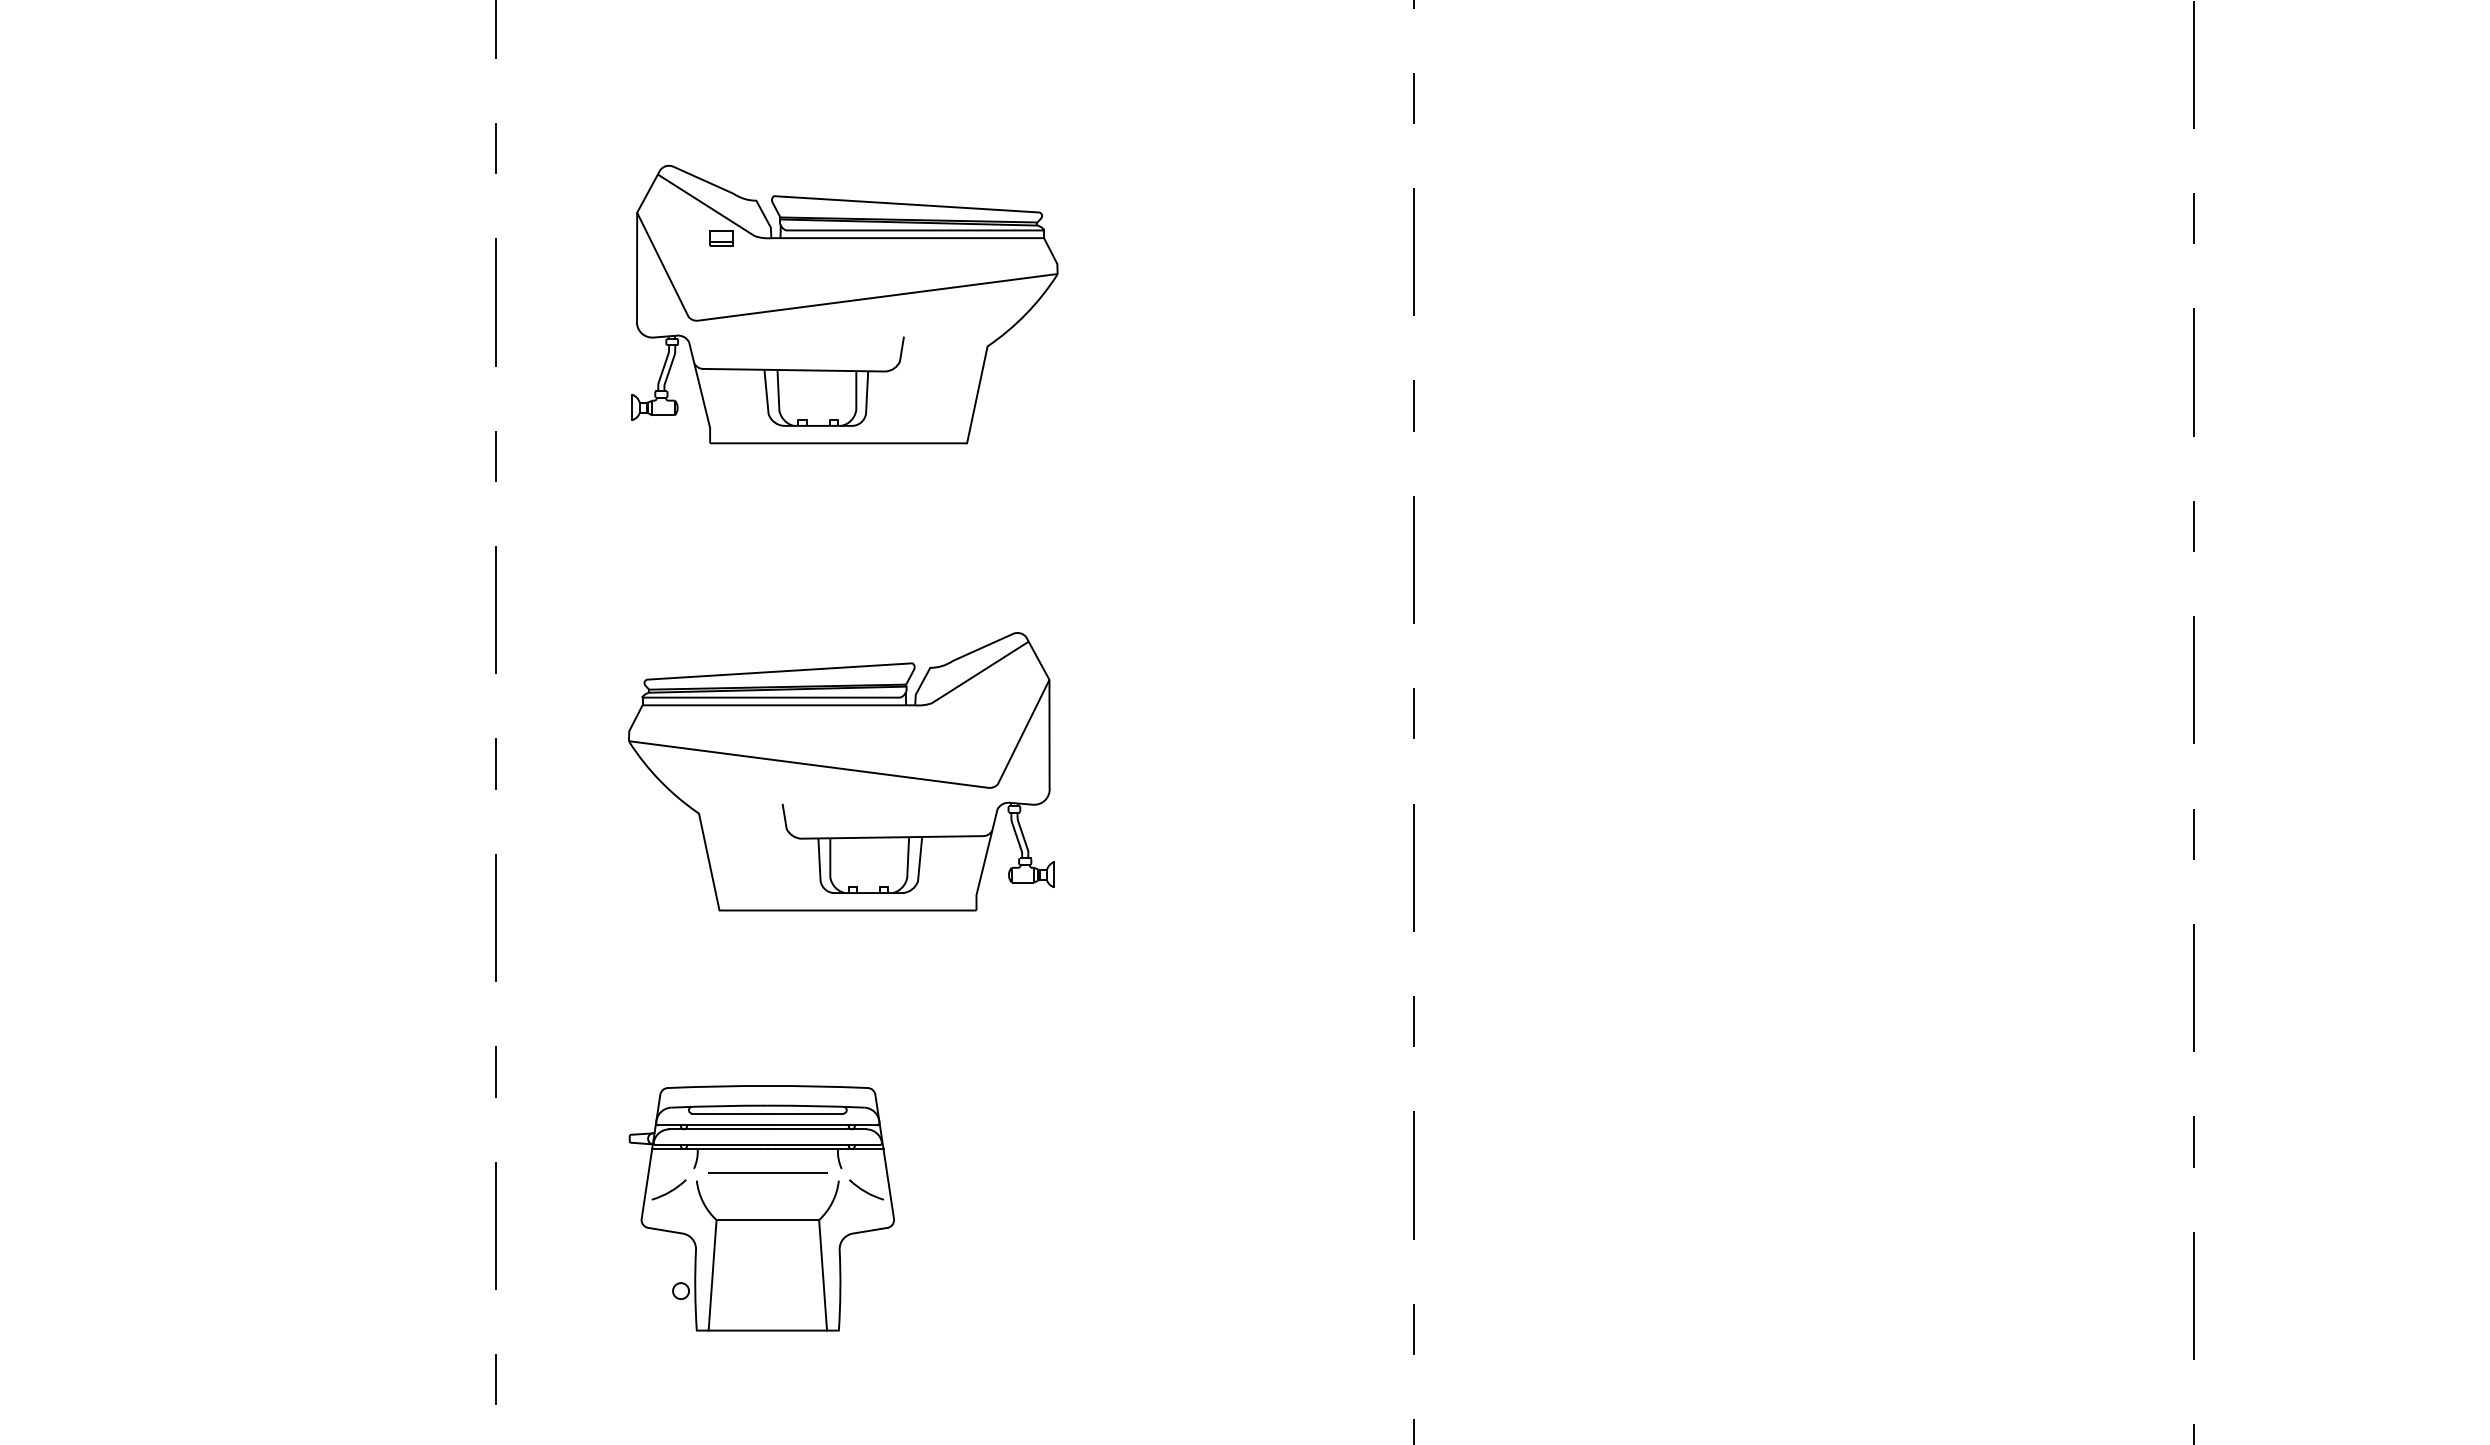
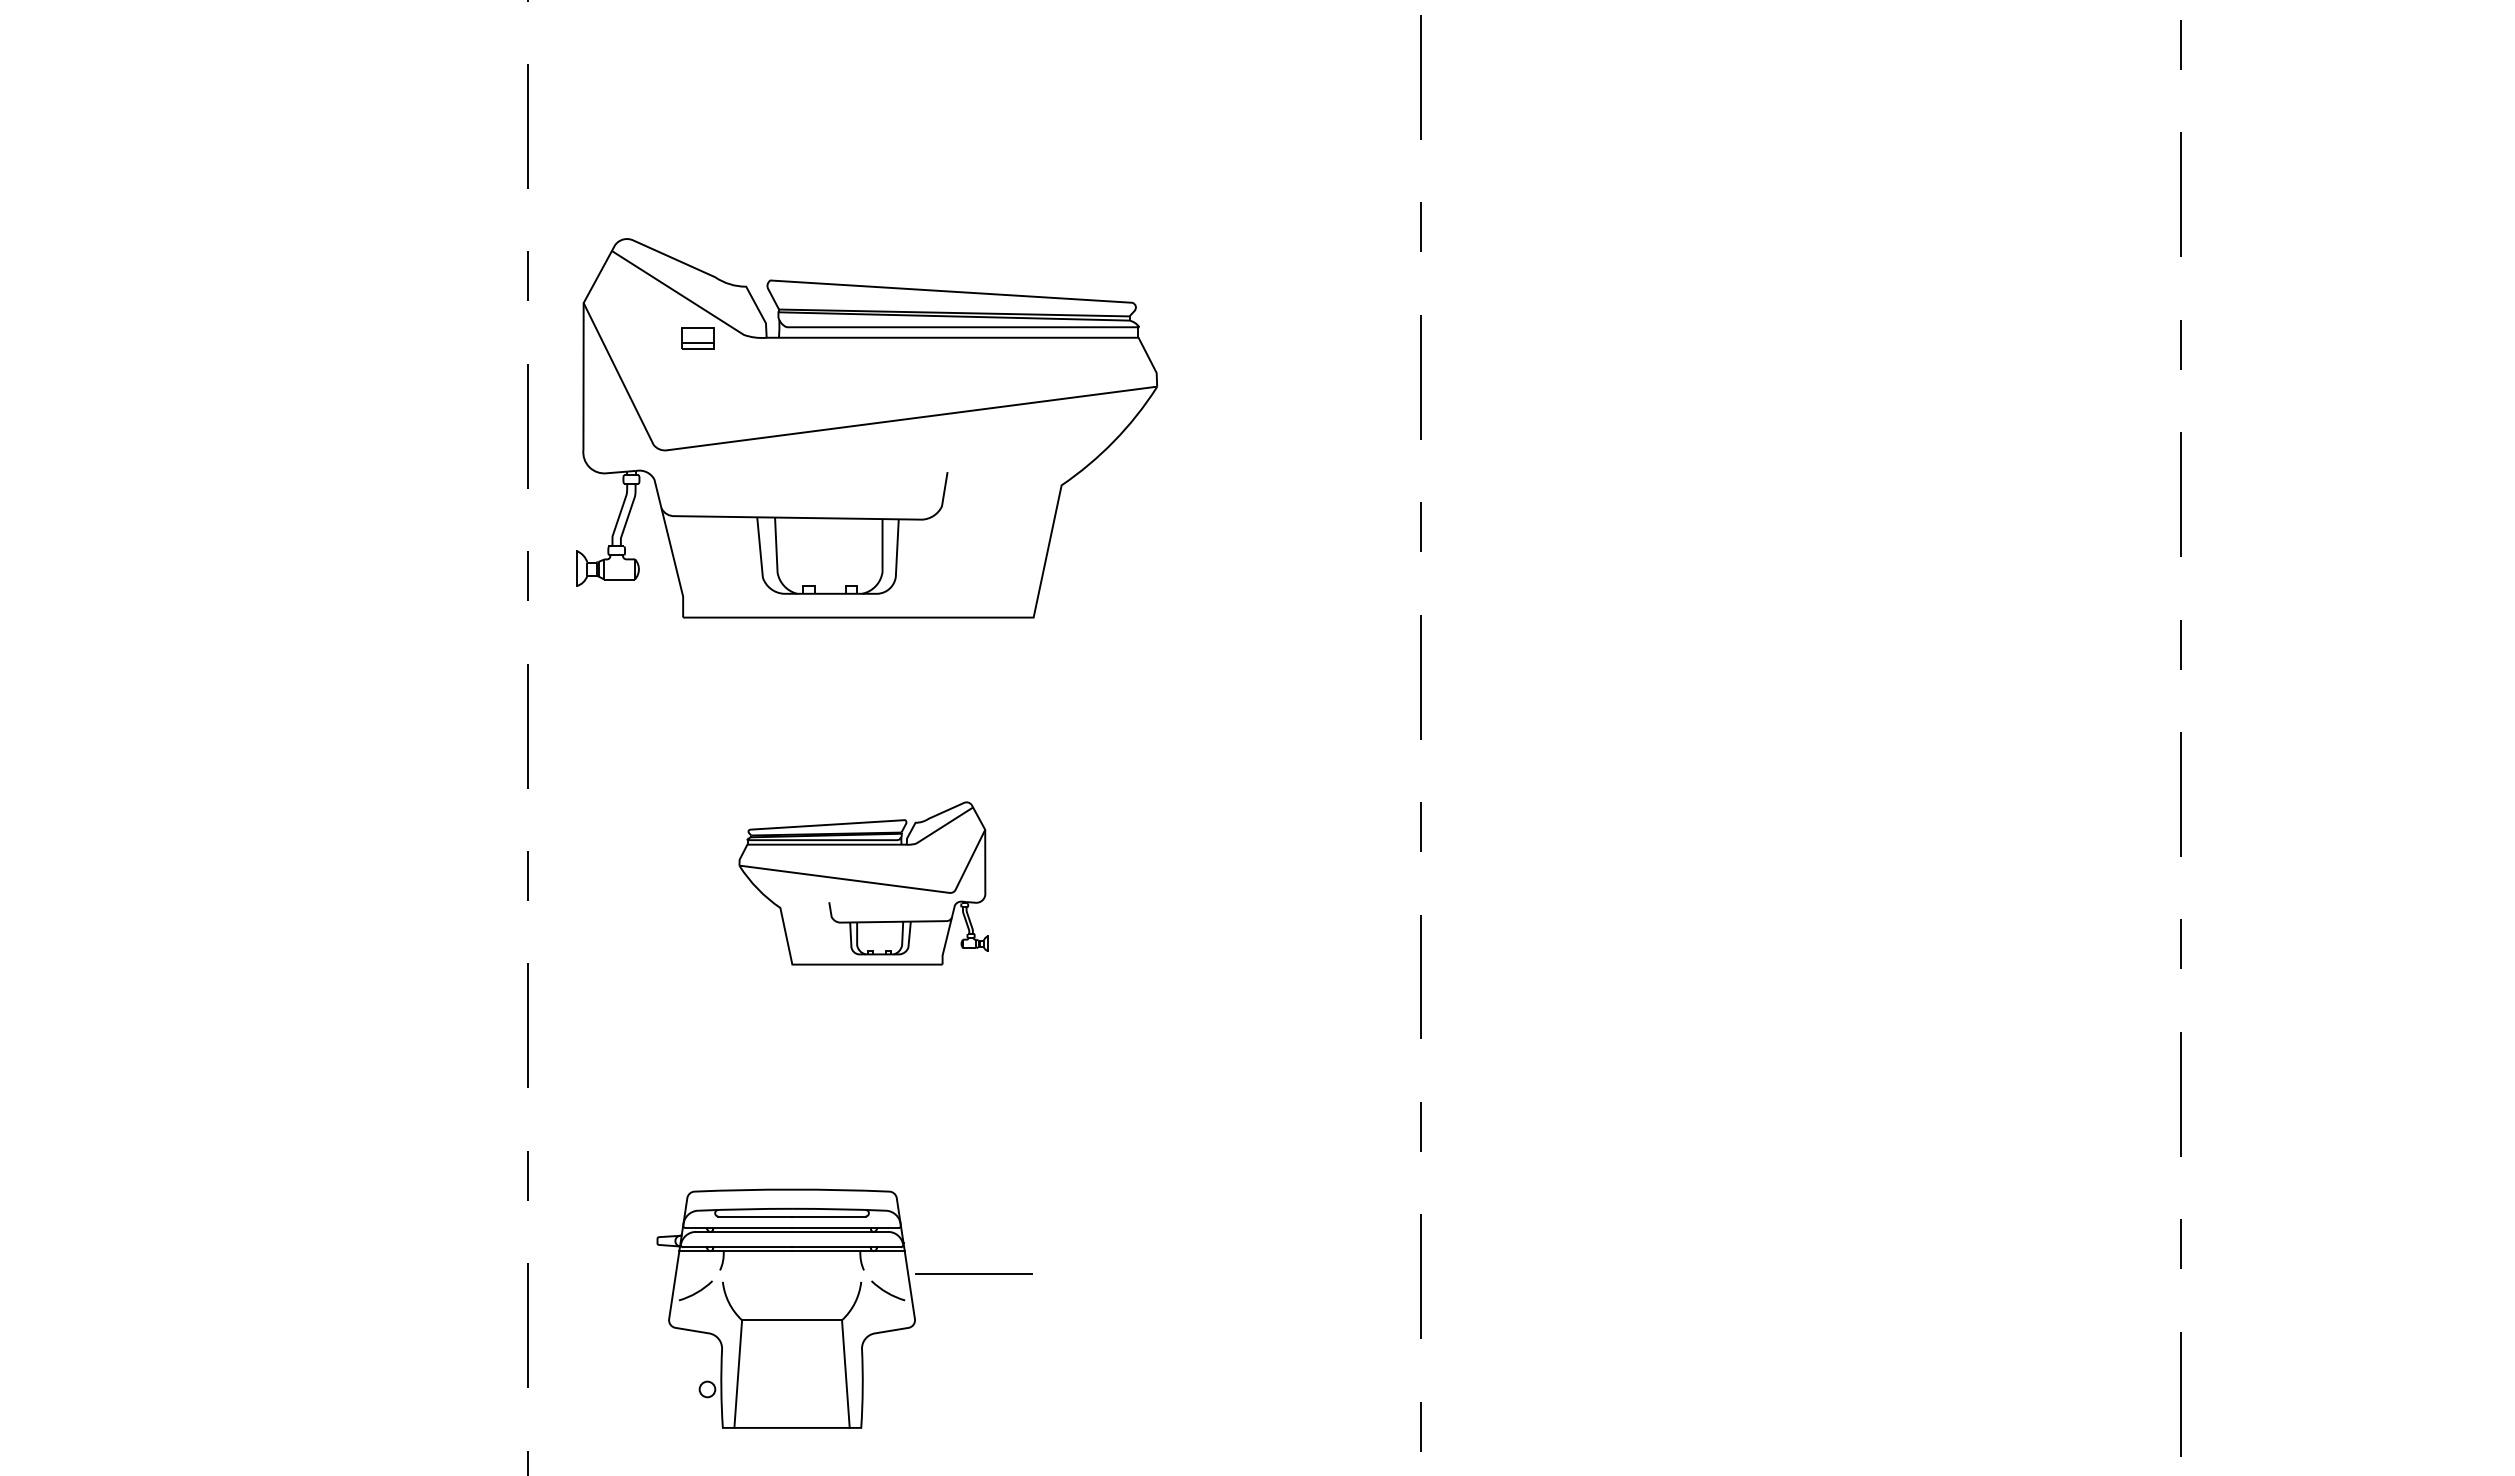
part: (845, 304) -> (867, 428), size x1.4
part: (841, 771) -> (863, 883), size x0.6
line: (767, 1172) -> (973, 1273), moved

